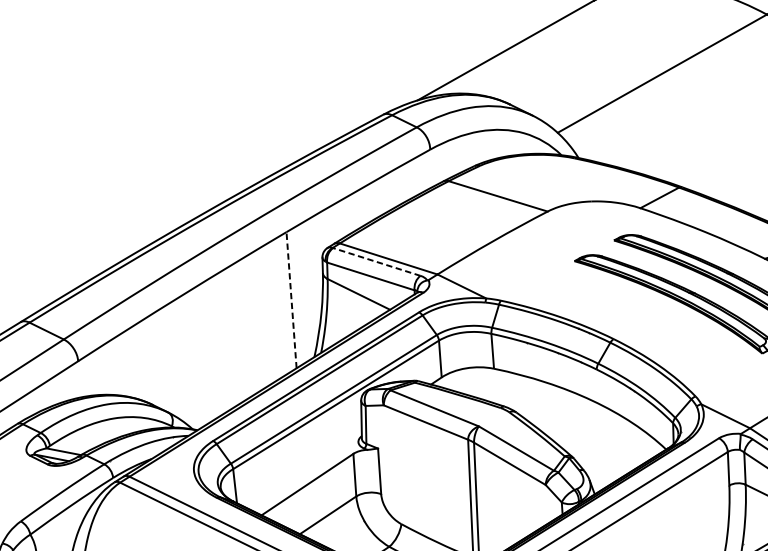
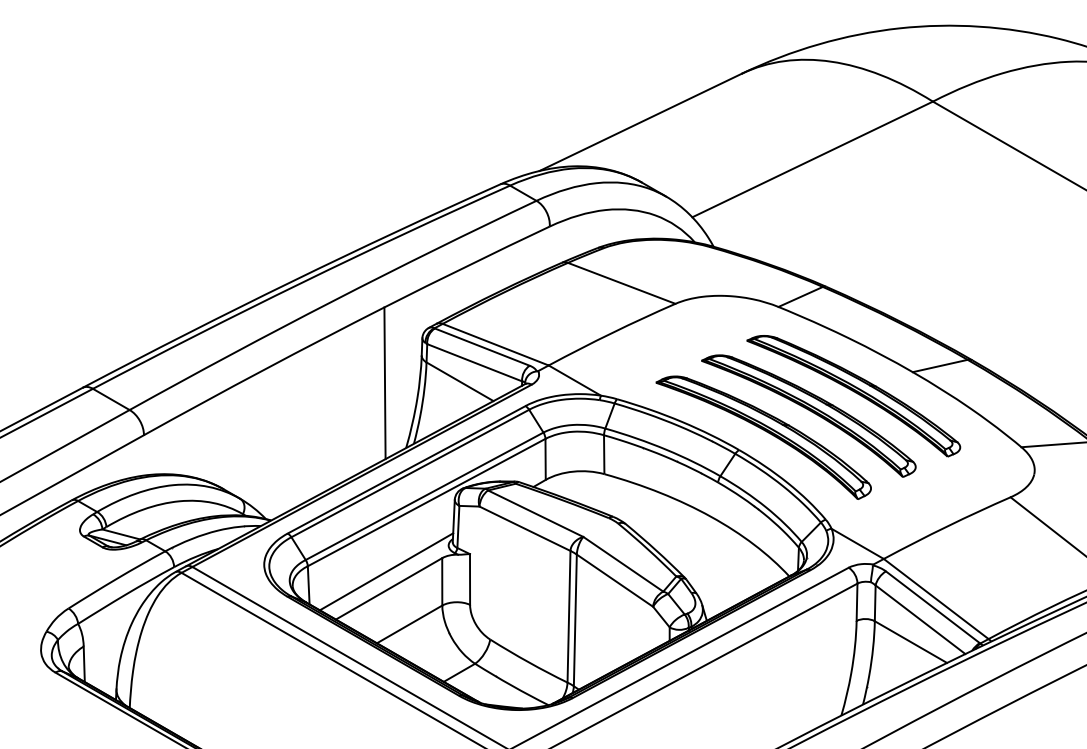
line: (376, 262) -> (482, 347), dashed -> solid
line: (292, 300) -> (385, 383), dashed -> solid
part: (634, 326) -> (763, 437), added
line: (304, 469) -> (386, 571), added

